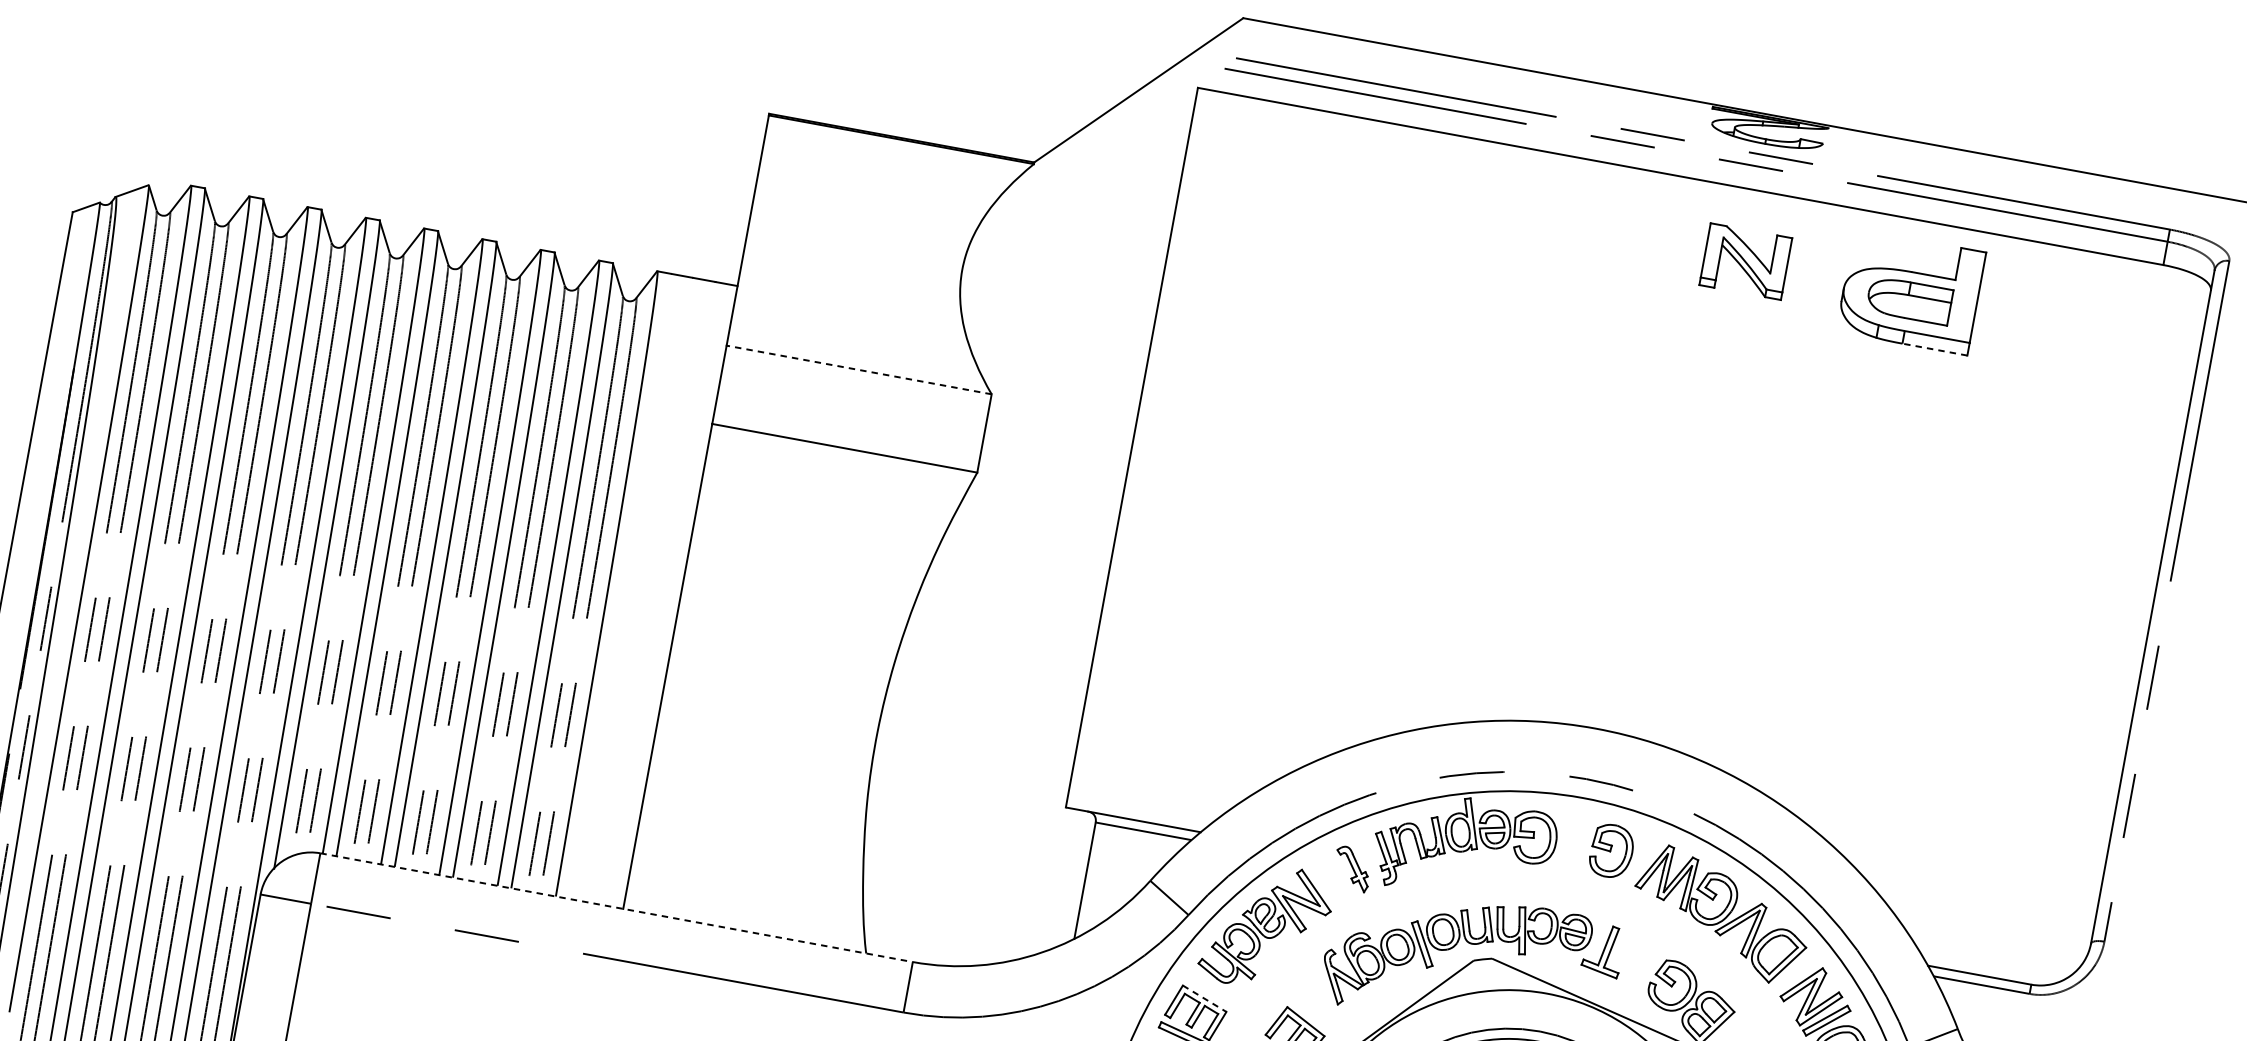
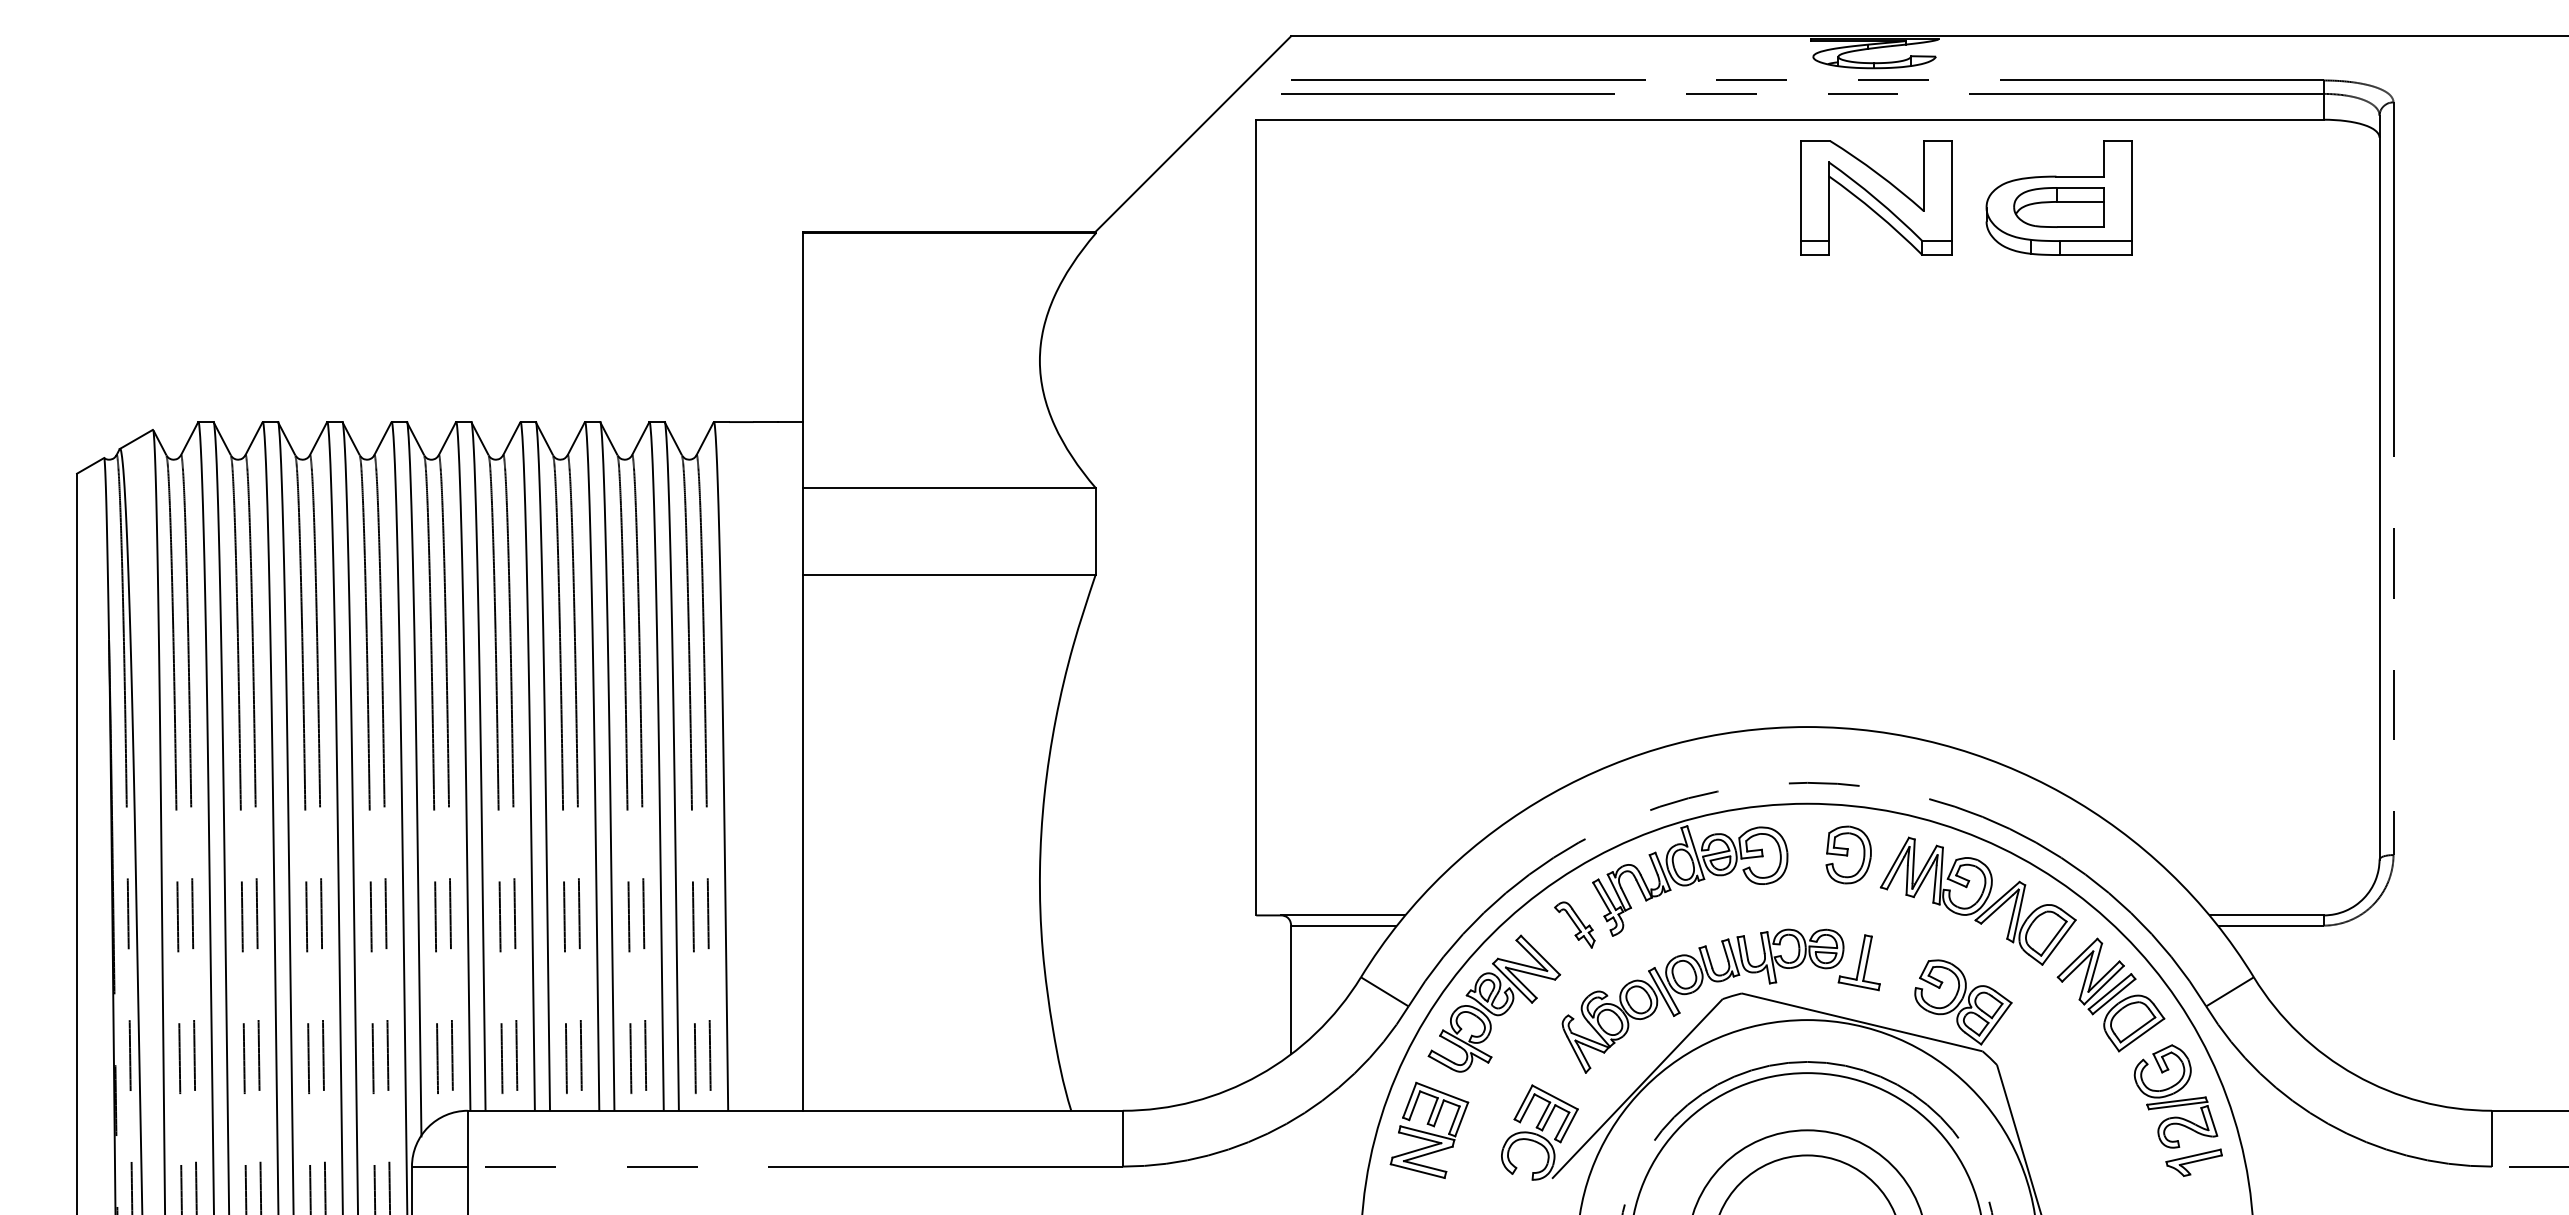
part: (1746, 261) -> (1876, 197), size x1.67
line: (1934, 349) -> (2095, 255), dashed -> solid
line: (859, 370) -> (949, 488), dashed -> solid
line: (616, 907) -> (795, 1110), dashed -> solid
line: (1204, 998) -> (1442, 1092), dashed -> solid

